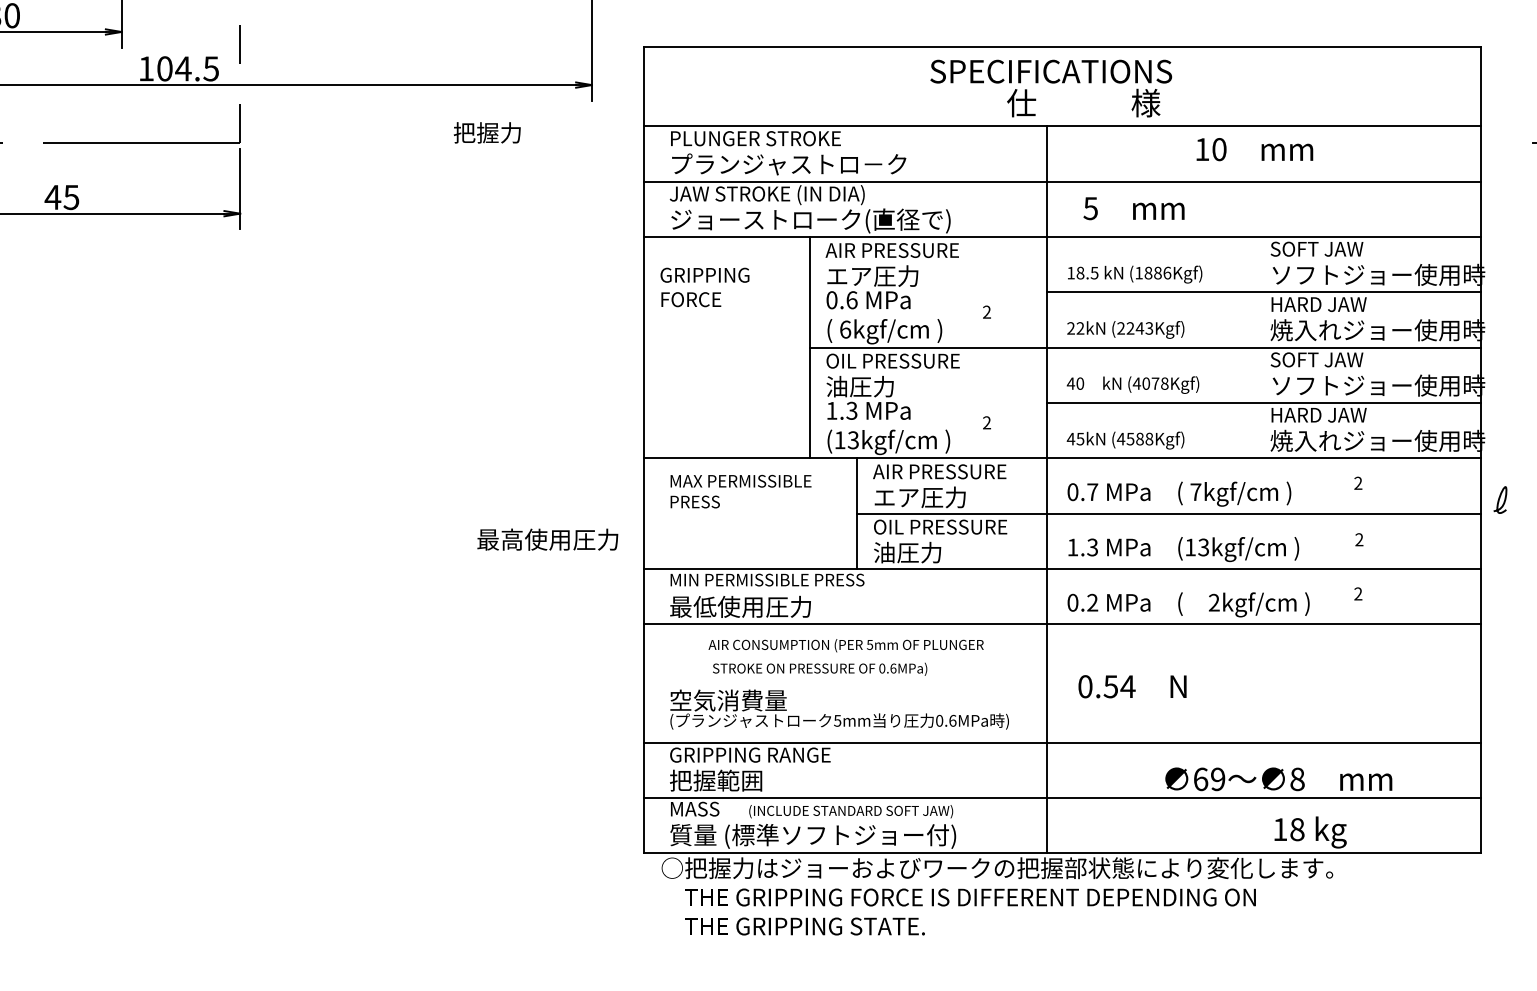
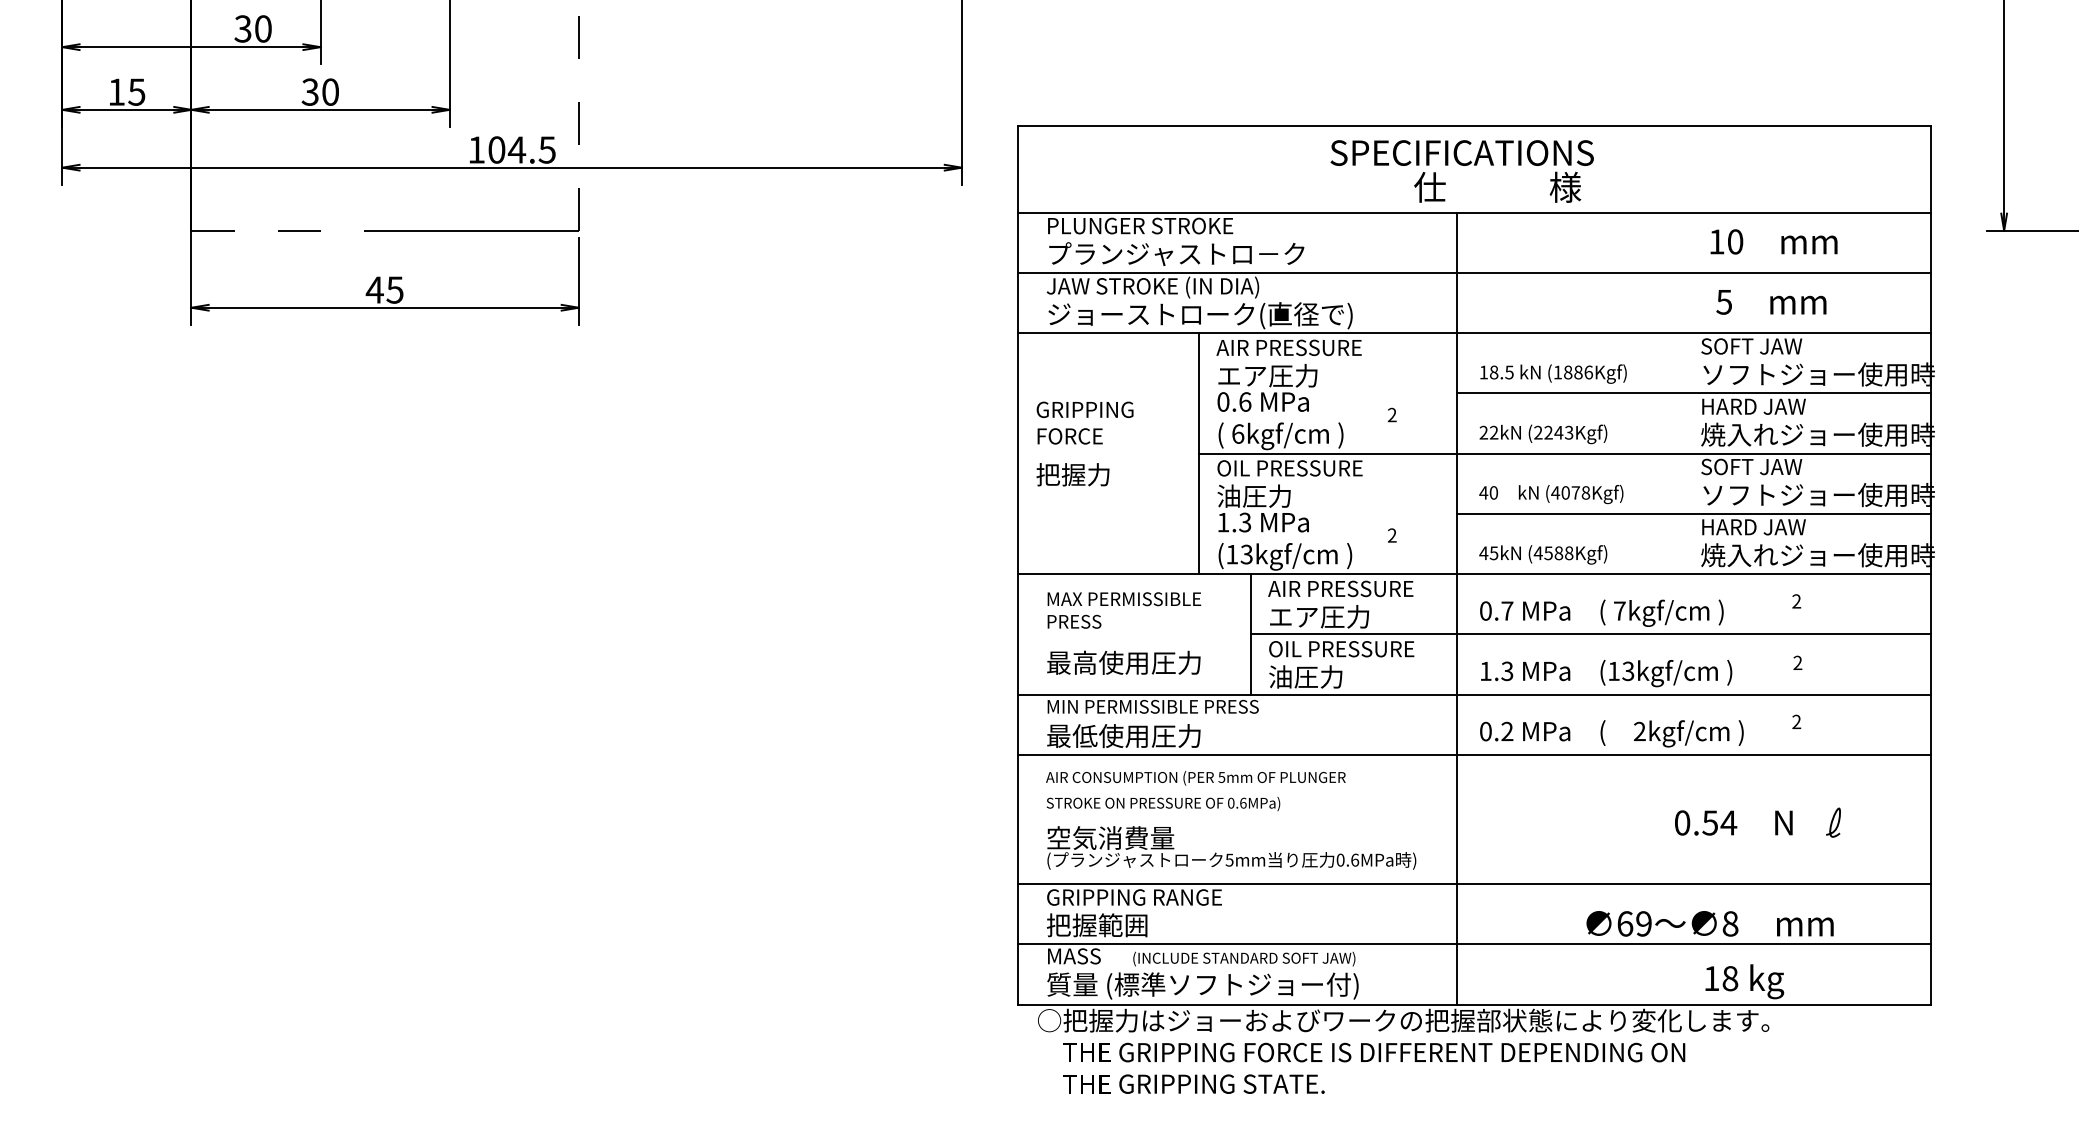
text: (486, 132) -> (1072, 474), moved
text: (1254, 149) -> (1773, 241), moved
text: (1134, 208) -> (1771, 302), moved
text: (704, 286) -> (1084, 422), moved
curve: (1500, 498) -> (1833, 821), moved
text: (547, 539) -> (1123, 662), moved
text: (845, 645) -> (1195, 778), moved
text: (820, 669) -> (1163, 804), moved
text: (1132, 686) -> (1733, 822), moved

